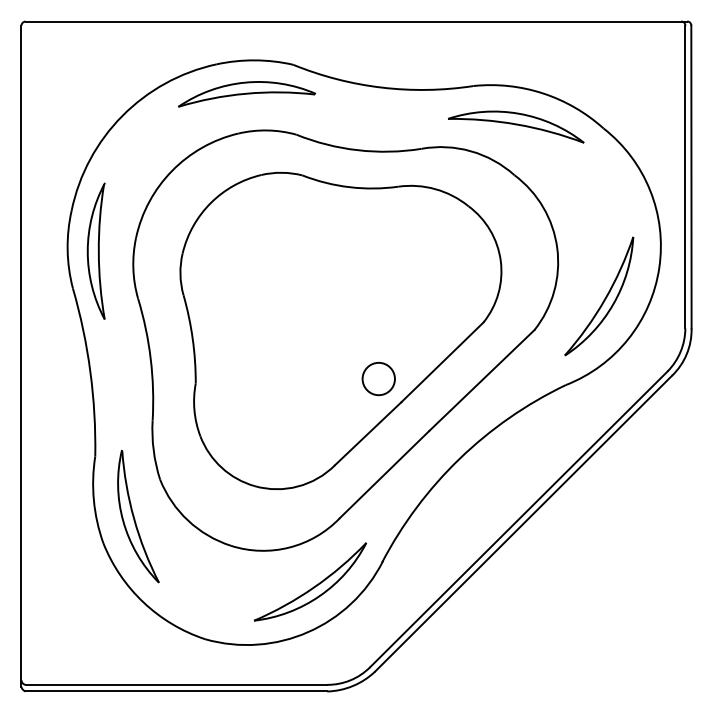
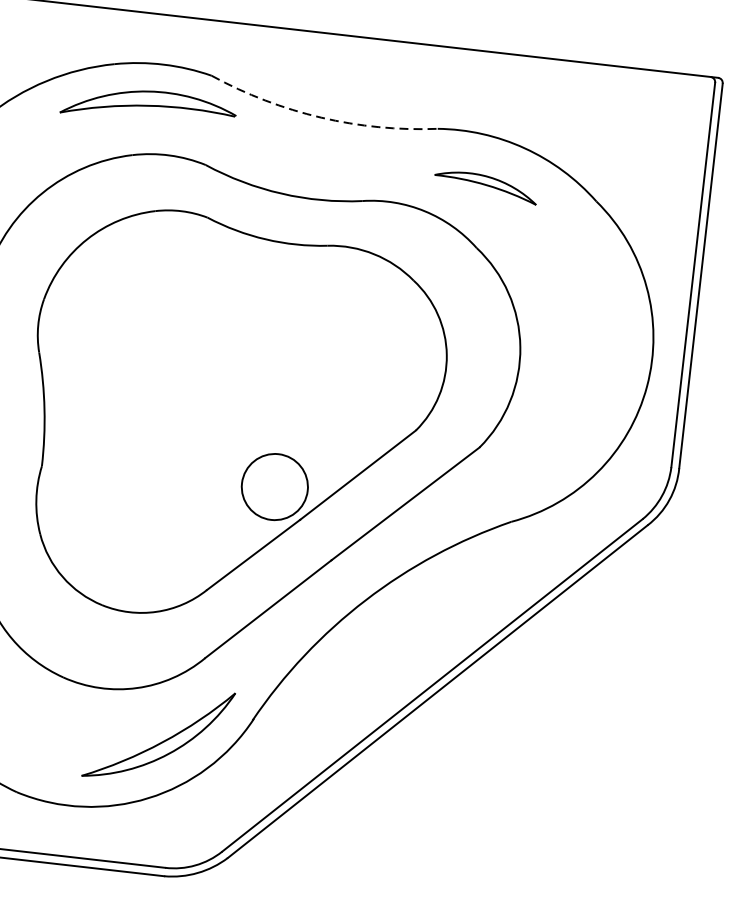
arc: (382, 87) -> (321, 117), solid -> dashed
part: (516, 126) -> (486, 186), size x0.6
part: (599, 296) -> (566, 414), removed
circle: (378, 378) -> (274, 486), size x1.6

